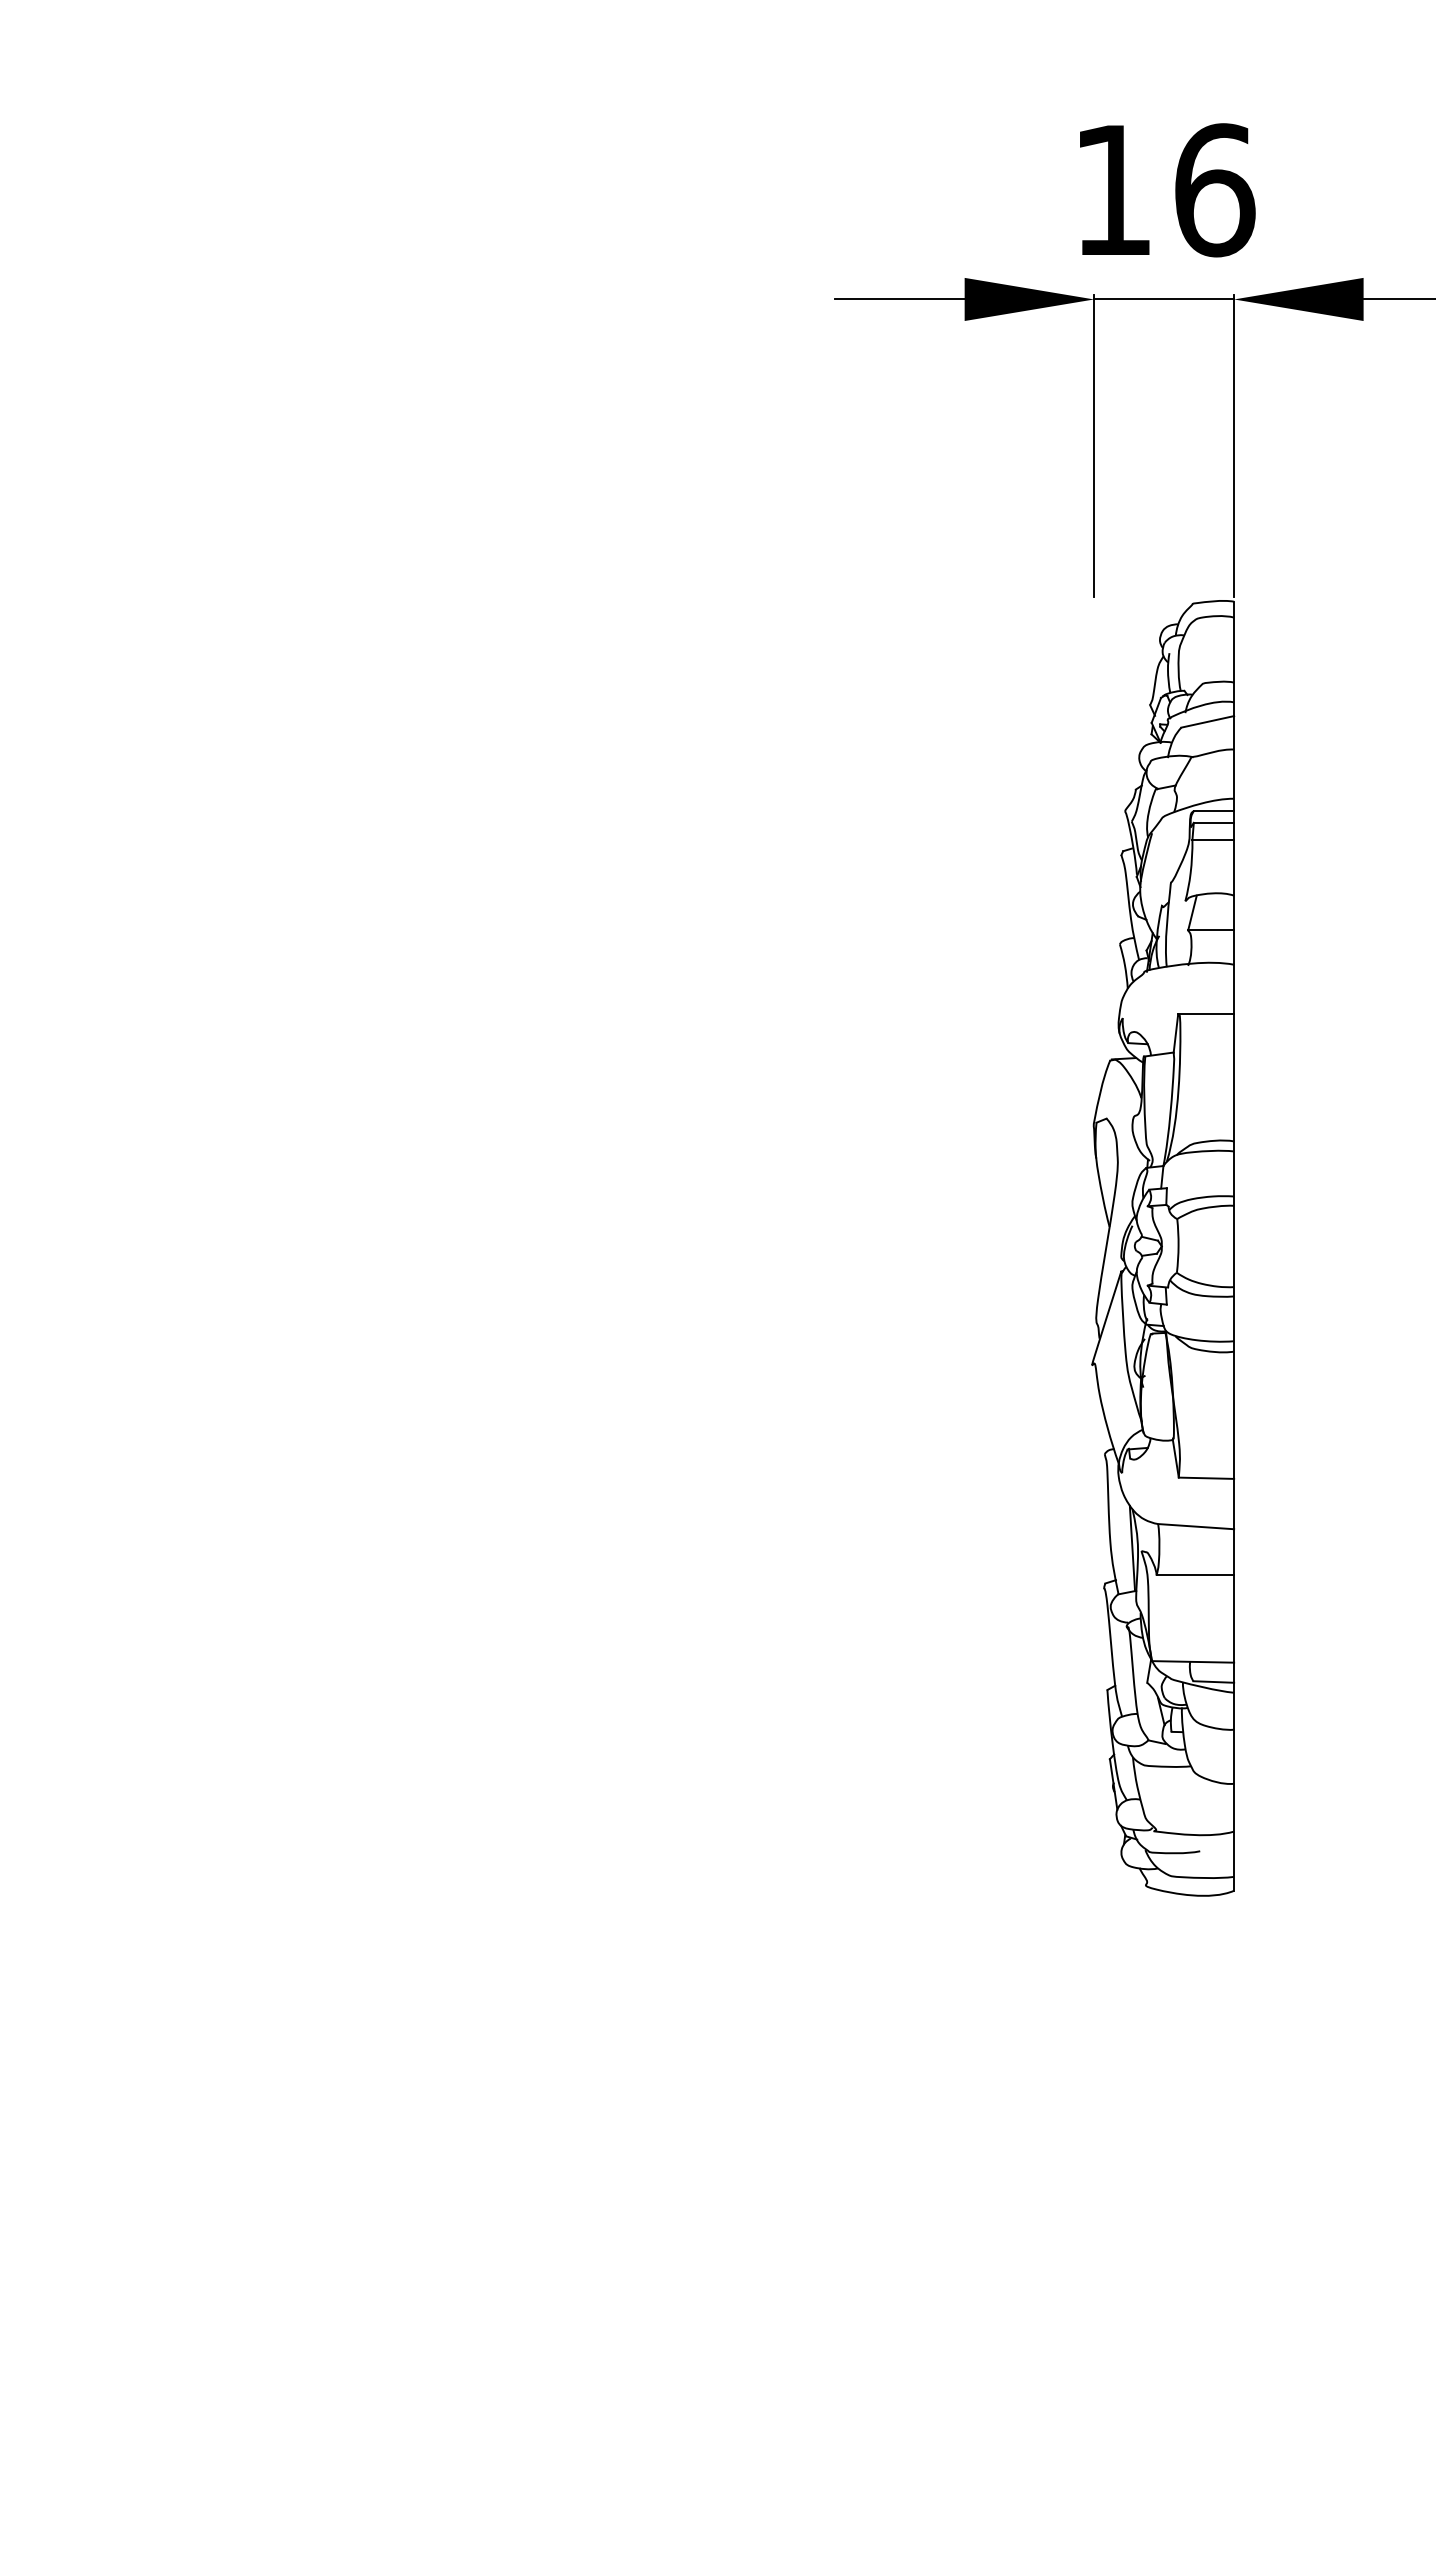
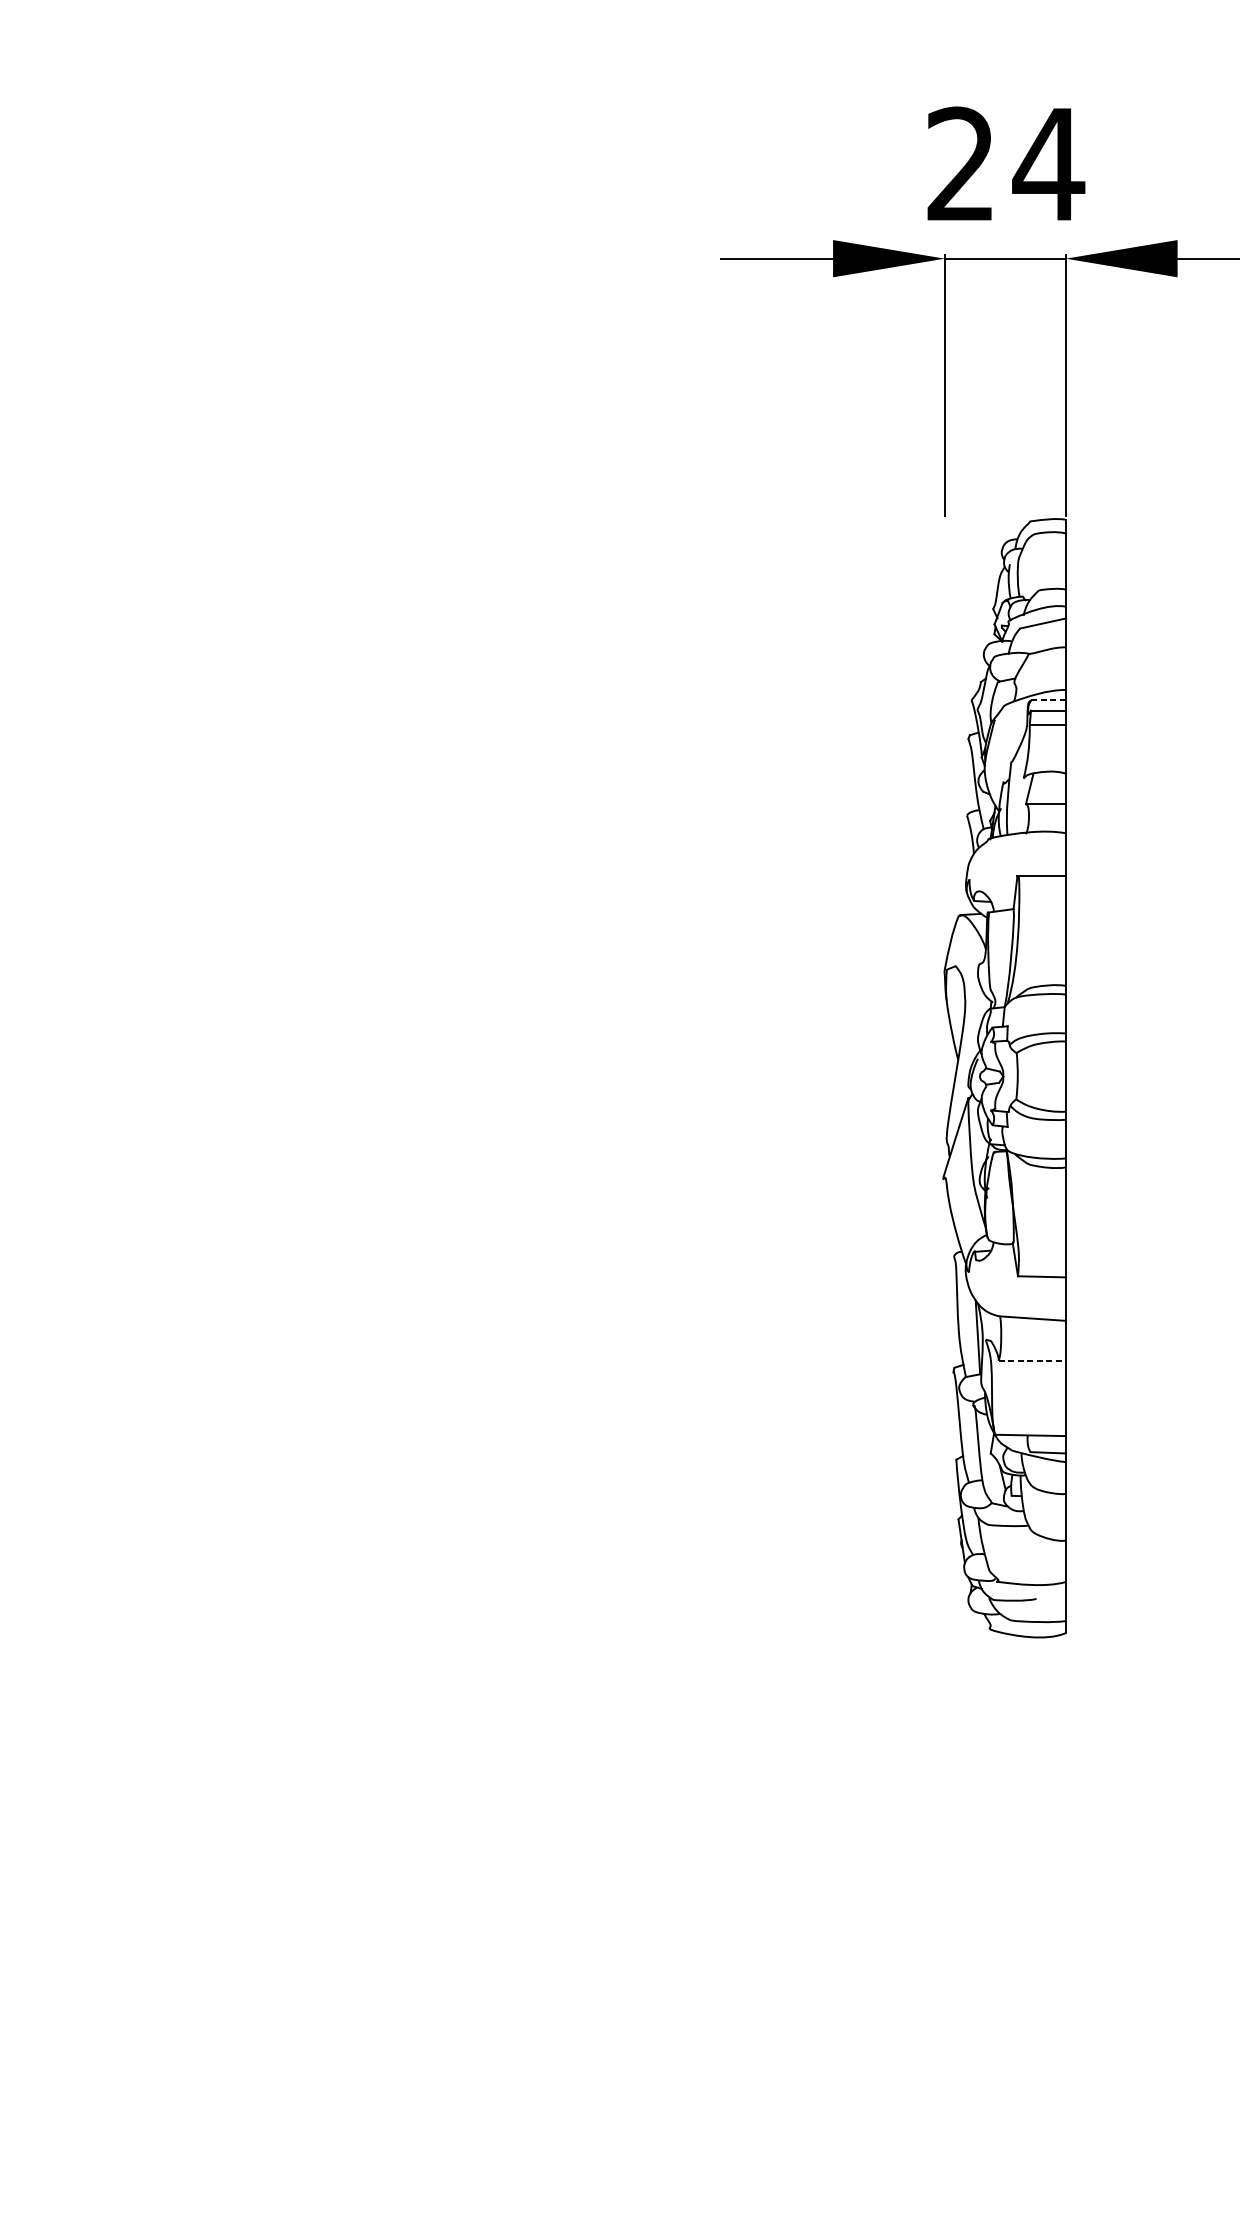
text: (1165, 190) -> (1006, 164), 16 -> 24
line: (1214, 810) -> (1048, 700), solid -> dashed
line: (1195, 1575) -> (1032, 1360), solid -> dashed

